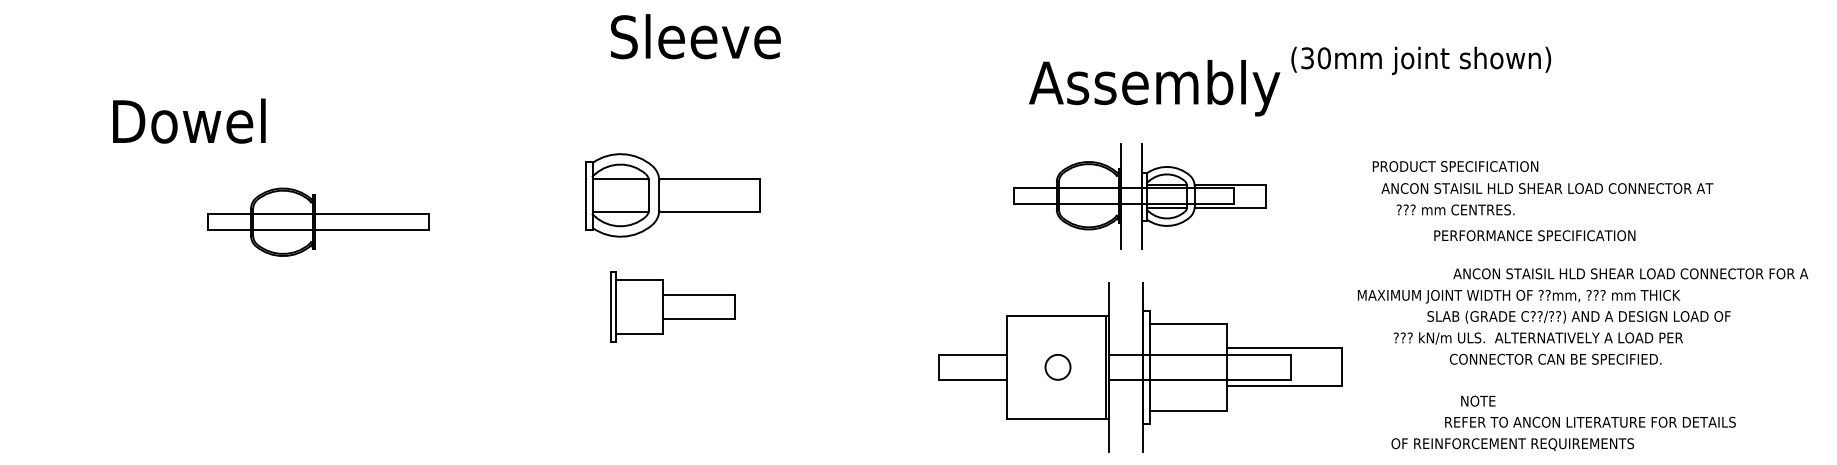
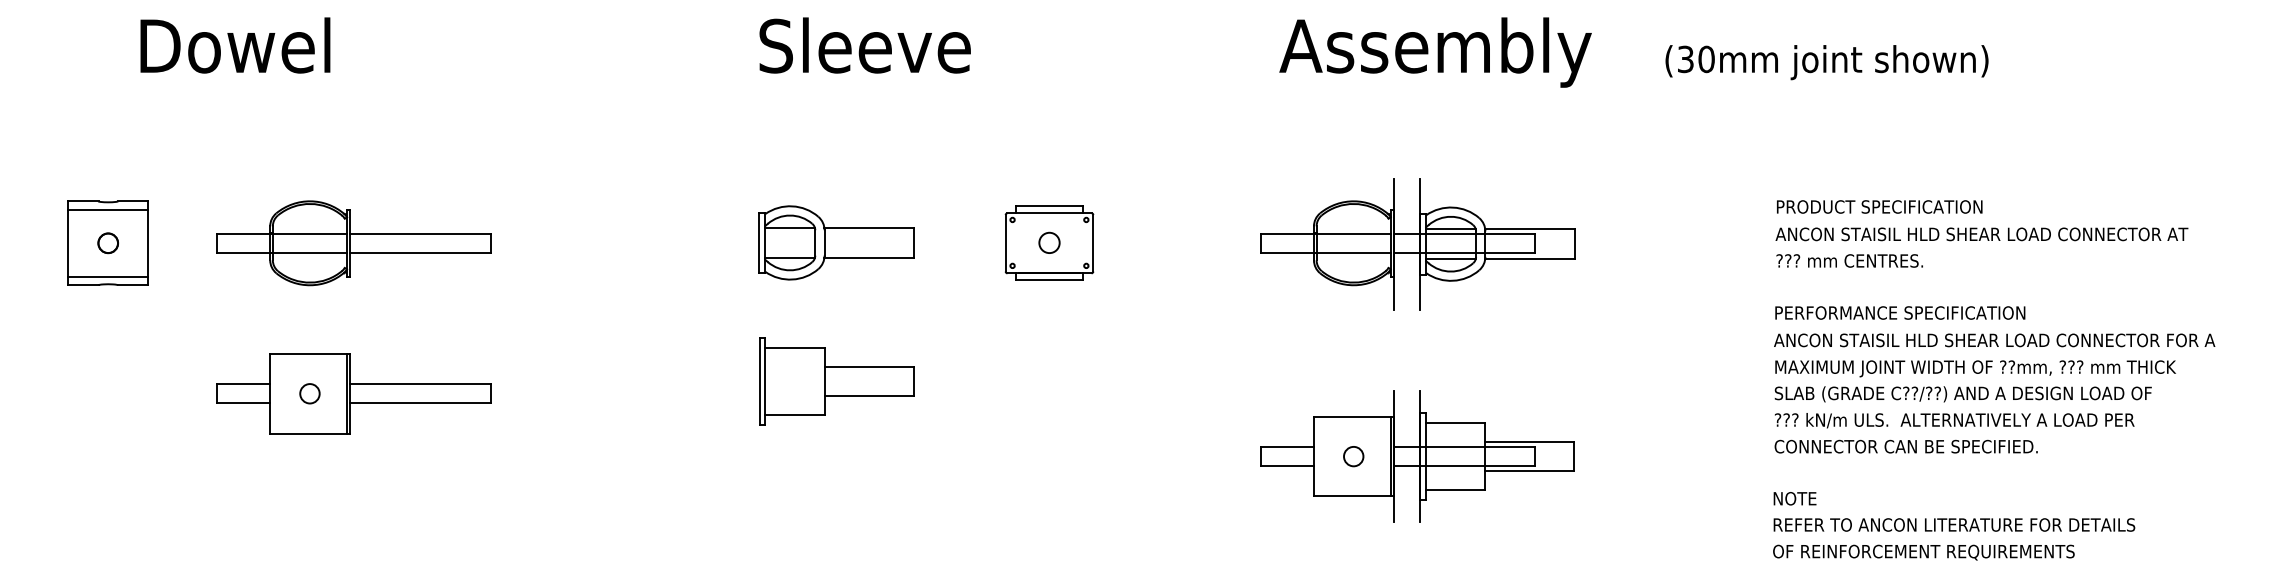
text: (1420, 60) -> (1826, 62), moved
text: (1154, 88) -> (1435, 52), moved
text: (189, 121) -> (235, 45), moved
text: (1455, 166) -> (1879, 206), moved
text: (1547, 188) -> (1981, 234), moved
part: (86, 195) -> (107, 242), added
part: (672, 195) -> (836, 242), size x0.71
part: (844, 195) -> (1049, 242), added
text: (1455, 209) -> (1849, 260), moved
part: (318, 222) -> (353, 243), moved
text: (1534, 235) -> (1900, 312), moved
text: (1630, 273) -> (1994, 340), moved
text: (1518, 296) -> (1975, 368), moved
part: (284, 316) -> (353, 393), added
text: (1538, 338) -> (1954, 420), moved
text: (1555, 359) -> (1905, 446), moved
part: (1140, 367) -> (1417, 456), size x0.62
text: (1477, 401) -> (1794, 498), moved
text: (1590, 421) -> (1954, 524), moved
text: (1512, 444) -> (1923, 552), moved

